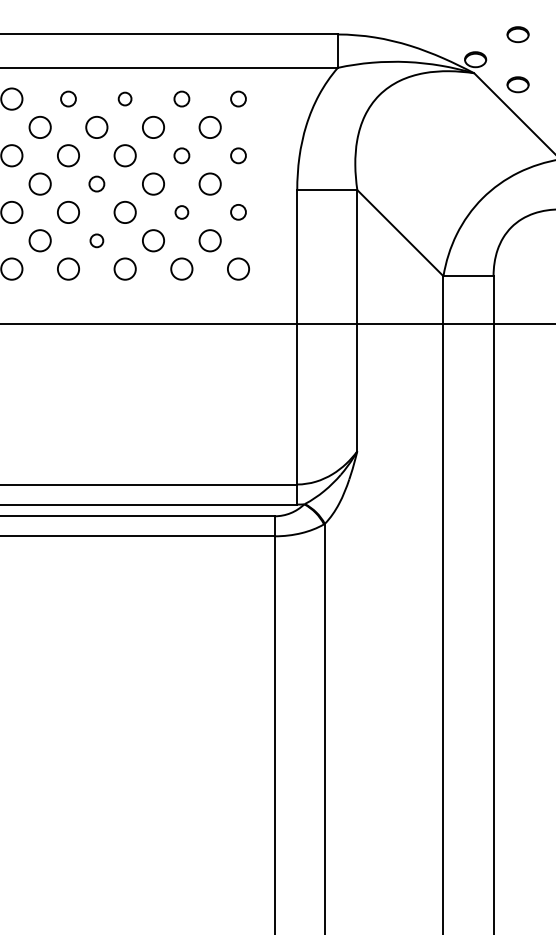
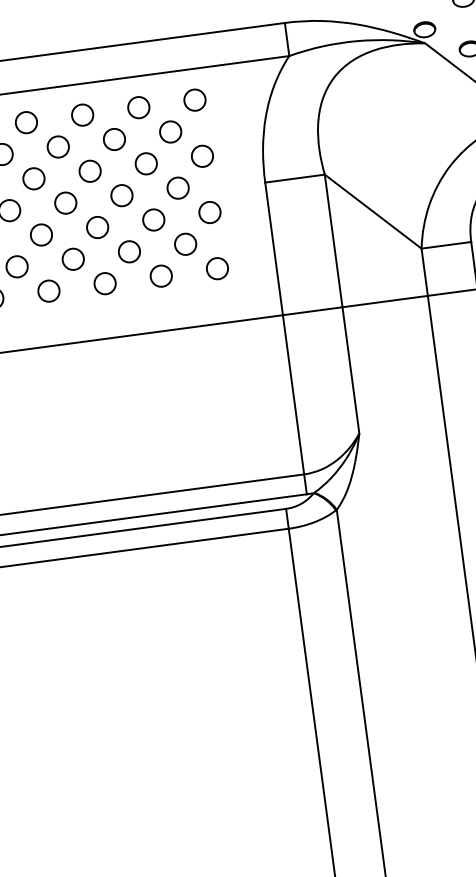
circle: (68, 98) -> (26, 122), size x1.43
circle: (124, 98) -> (81, 114), size x1.67
circle: (181, 98) -> (138, 107), size x1.43
circle: (238, 98) -> (194, 99), size x1.43
circle: (181, 155) -> (145, 163), size x1.43
circle: (238, 155) -> (202, 156), size x1.43
circle: (96, 183) -> (65, 202), size x1.43
circle: (238, 211) -> (209, 211), size x1.43
circle: (181, 212) -> (153, 220), size x1.67
circle: (96, 240) -> (72, 259), size x1.67

